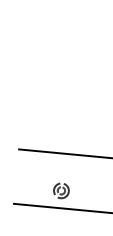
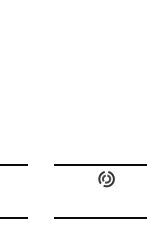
part: (61, 191) -> (106, 179), moved

